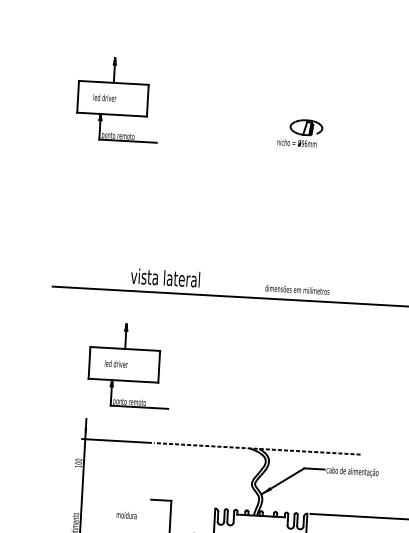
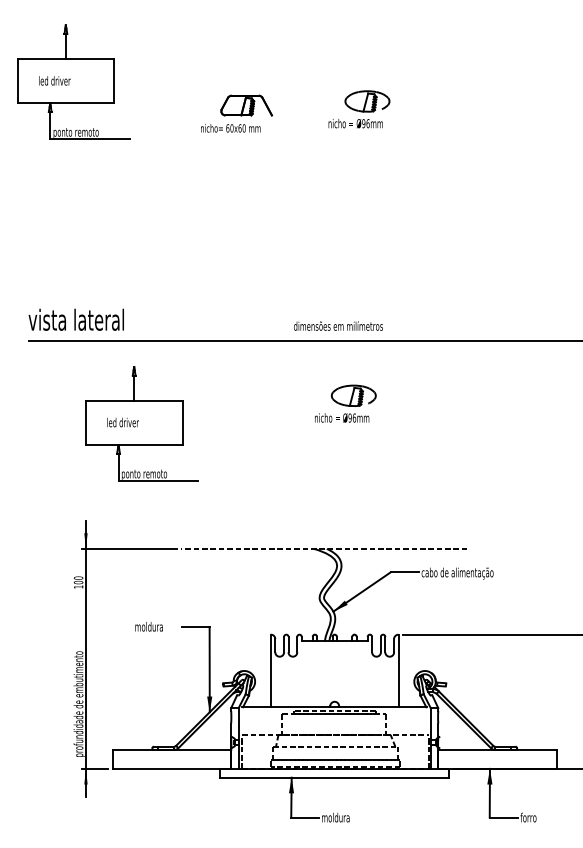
part: (118, 99) -> (73, 81), moved
part: (212, 131) -> (237, 113), added
text: (164, 277) -> (75, 319), moved
text: (297, 289) -> (338, 325), moved
part: (278, 344) -> (345, 403), added
part: (129, 365) -> (141, 423), moved
text: (126, 515) -> (148, 626), moved

